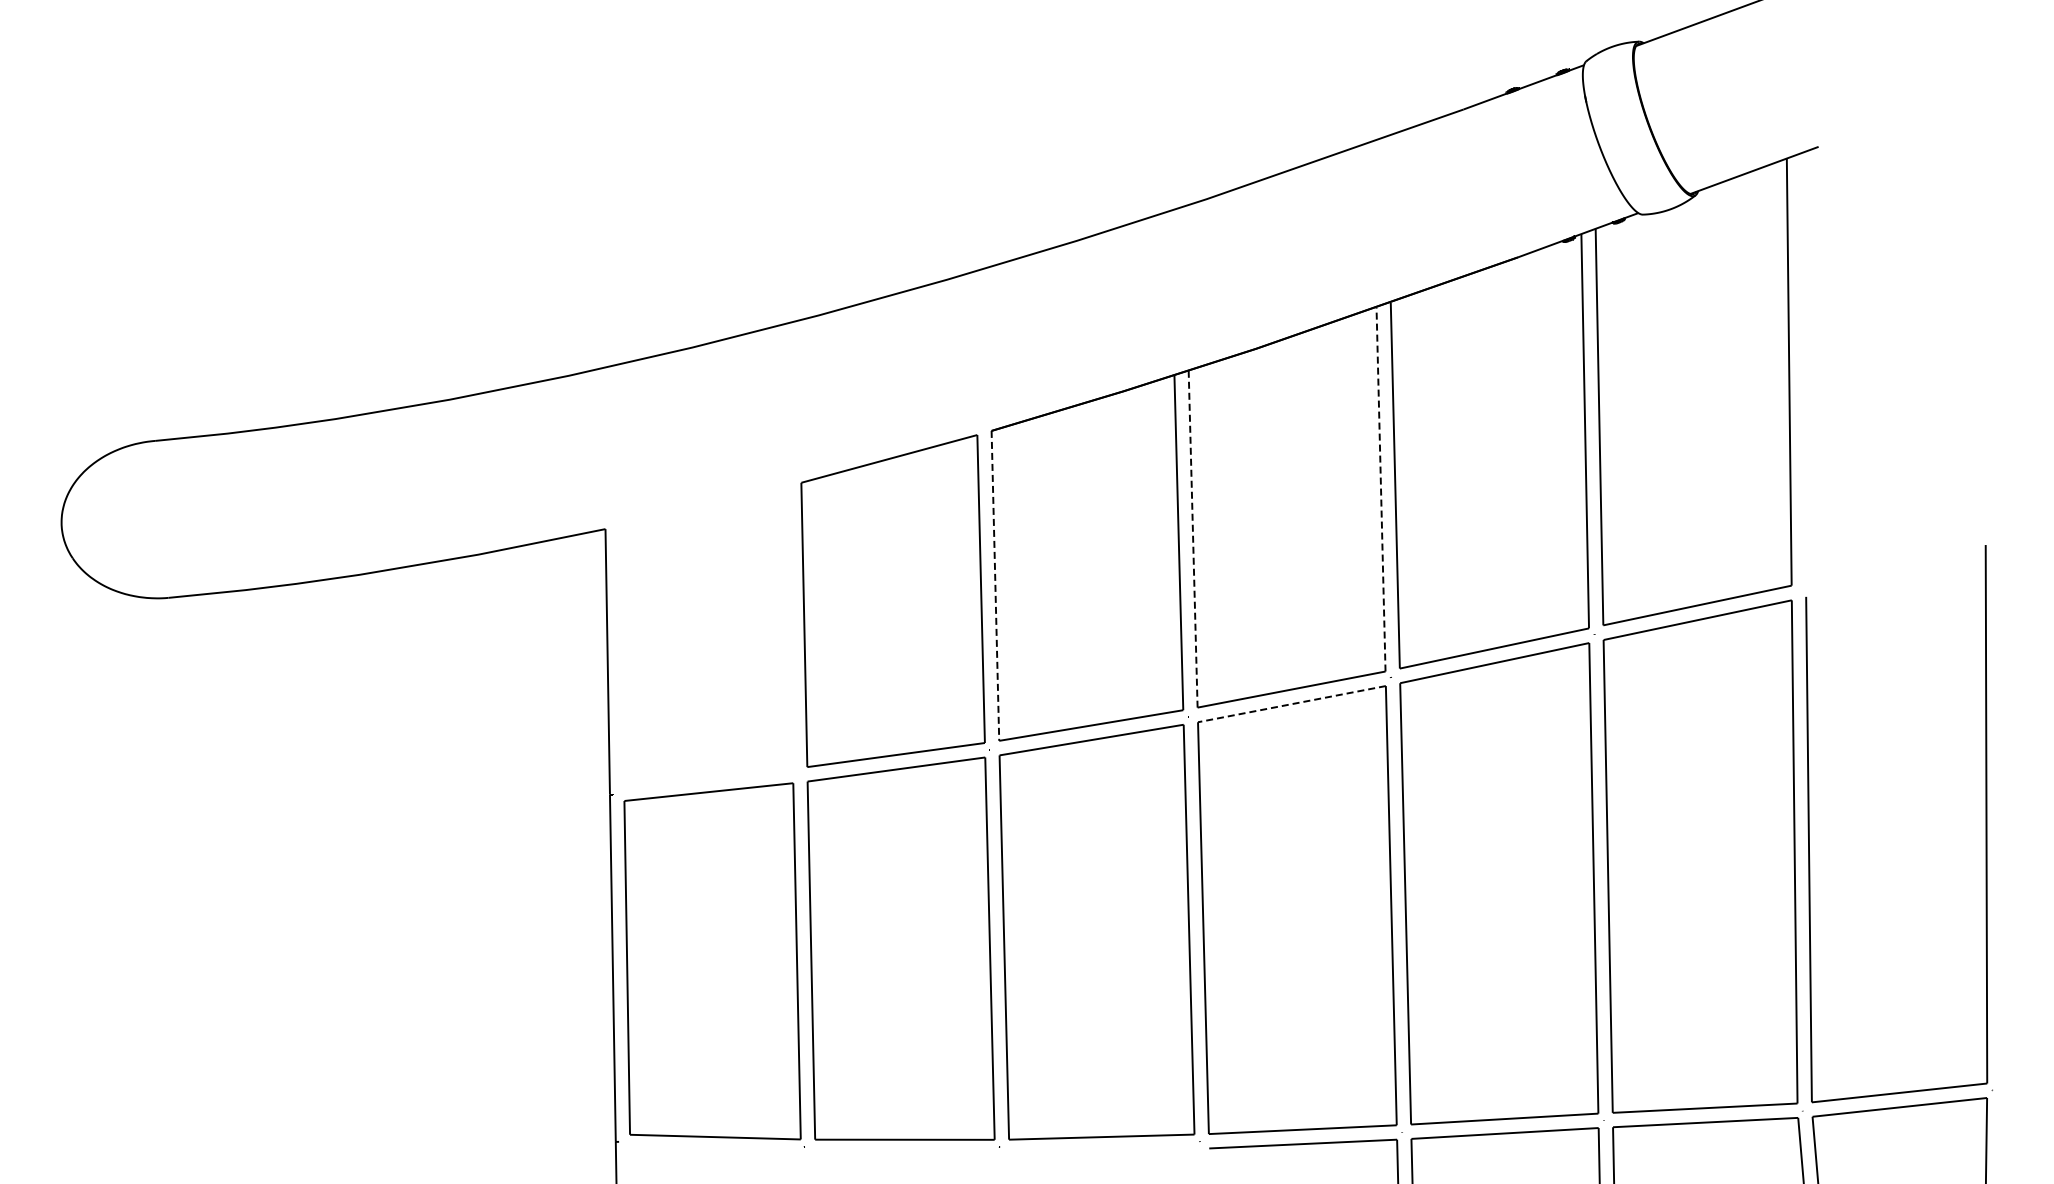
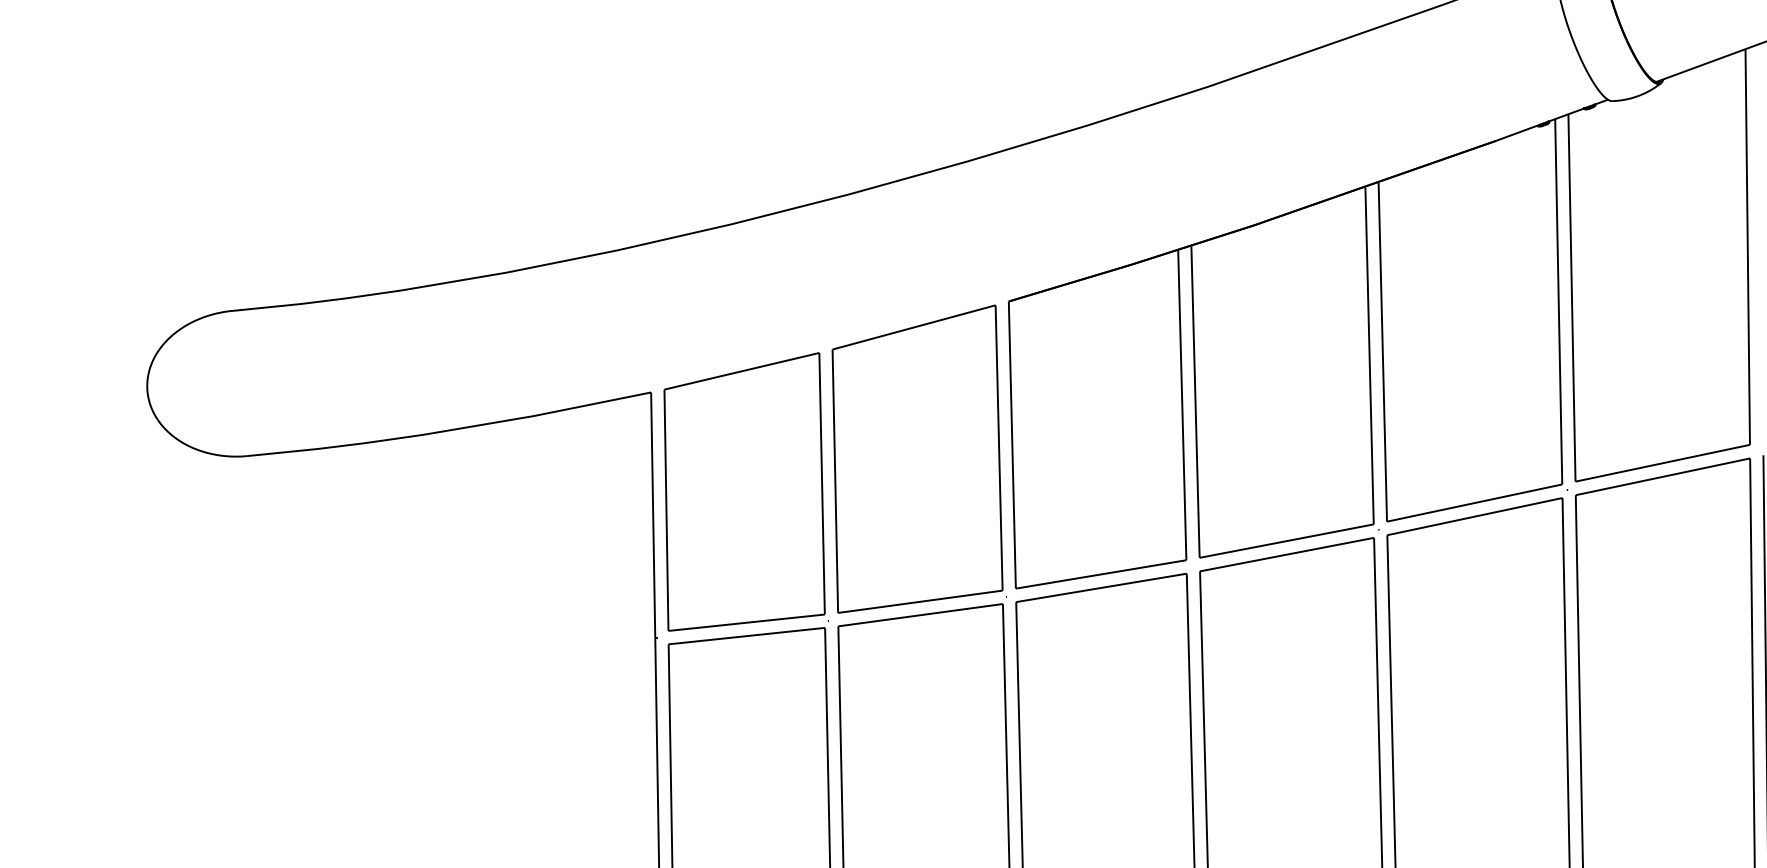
line: (1381, 489) -> (1370, 355), dashed -> solid
line: (1193, 539) -> (1195, 402), dashed -> solid
line: (995, 586) -> (1012, 445), dashed -> solid
part: (707, 636) -> (745, 491), added
line: (1291, 704) -> (1286, 554), dashed -> solid

